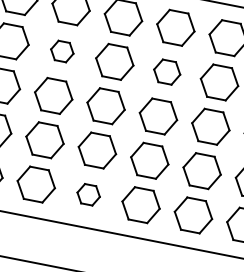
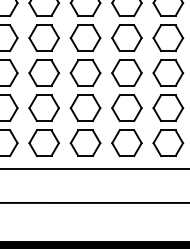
part: (61, 50) -> (43, 37), size x1.67
part: (166, 71) -> (126, 37), size x1.43
part: (88, 194) -> (85, 142), size x1.67

